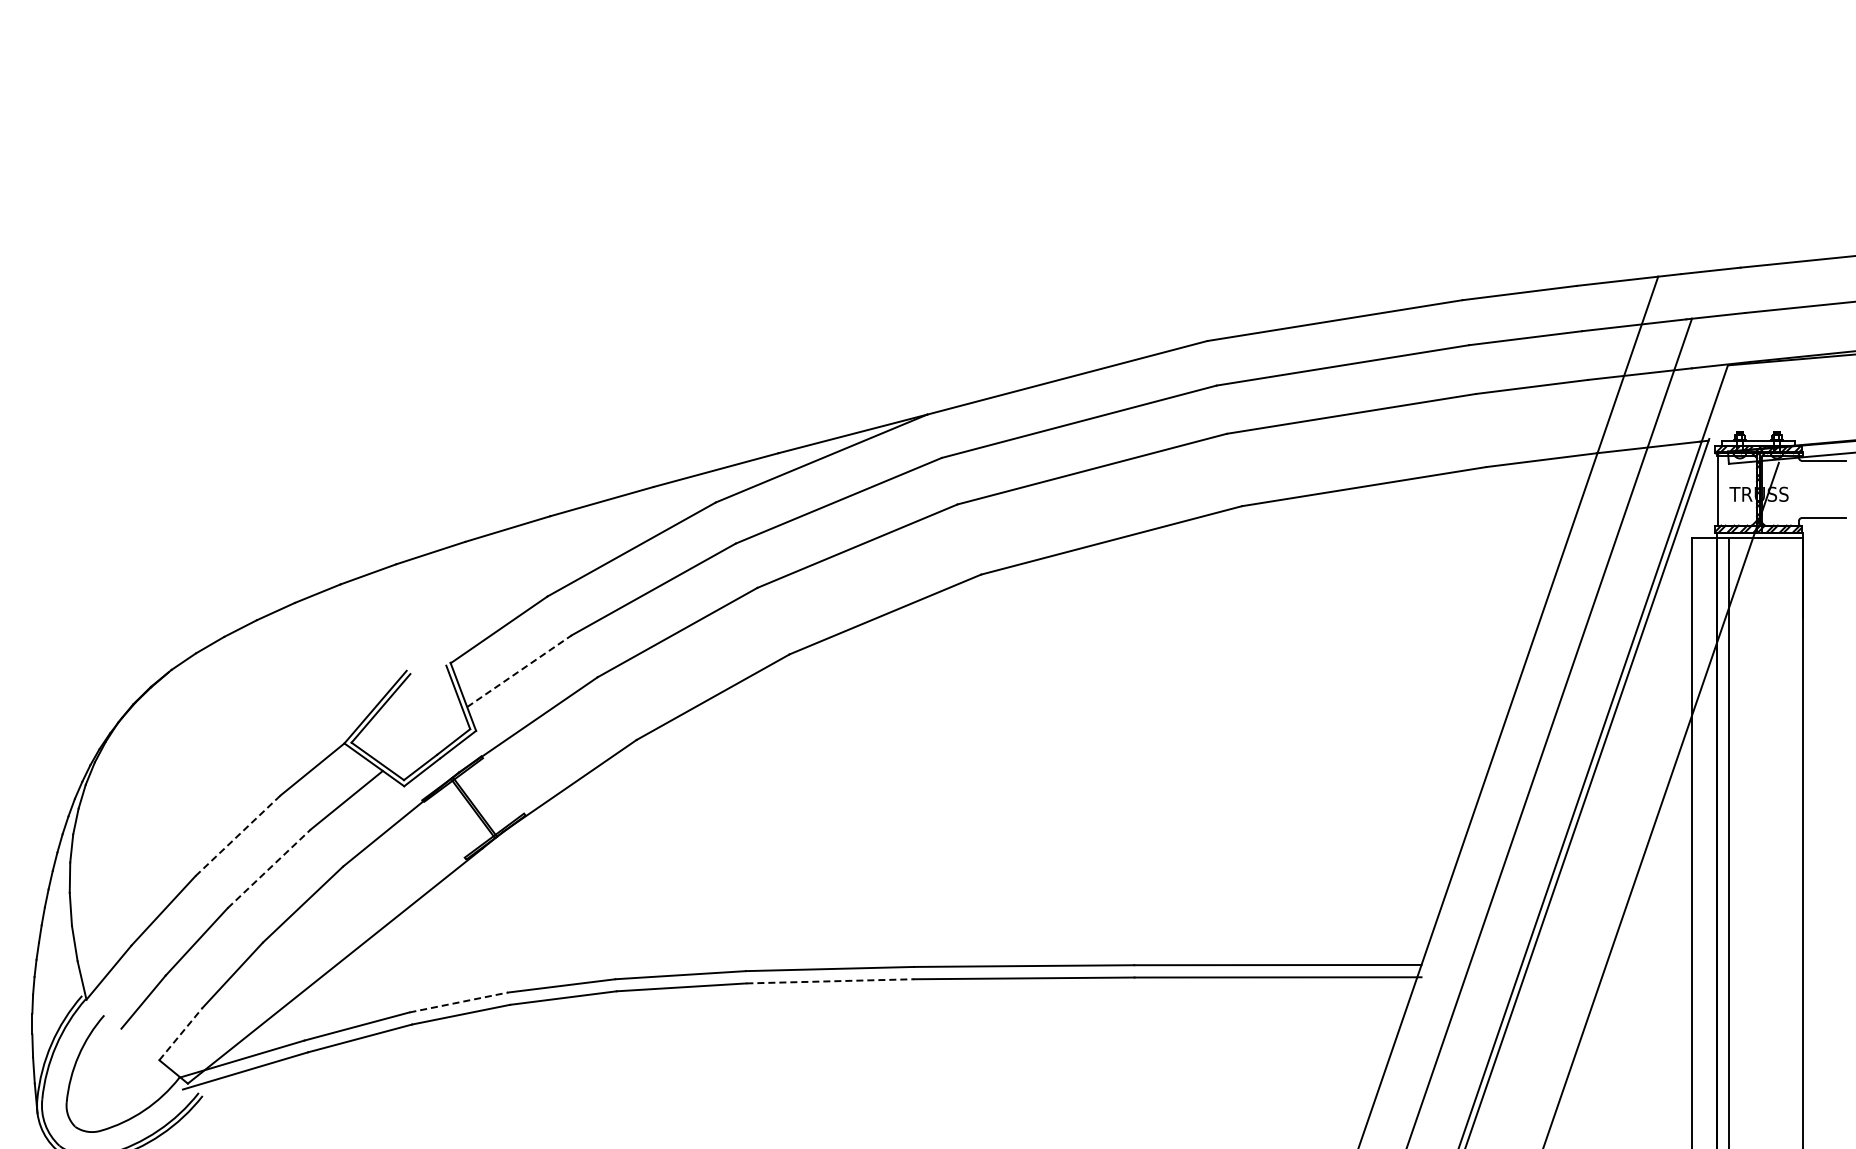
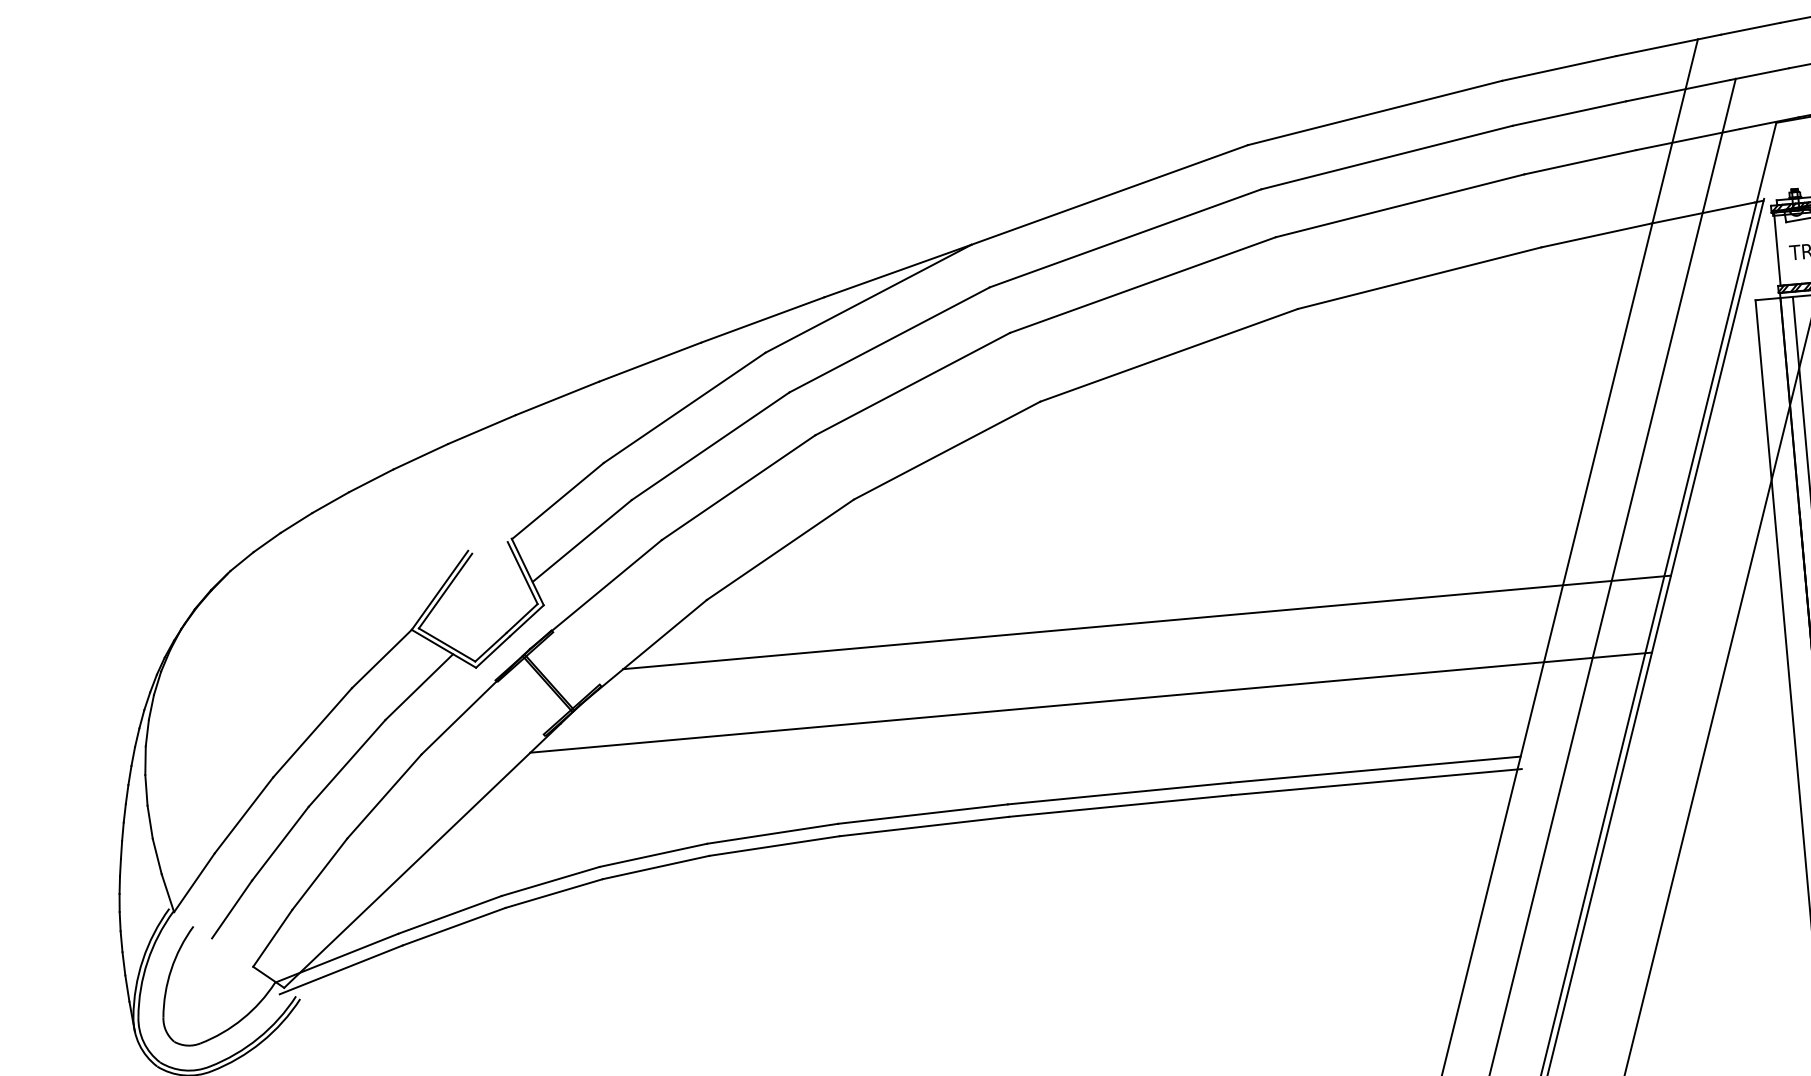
line: (519, 670) -> (582, 540), dashed -> solid
line: (1066, 800) -> (1146, 622), added
line: (238, 835) -> (312, 732), dashed -> solid
line: (269, 868) -> (347, 763), dashed -> solid
line: (1004, 874) -> (1090, 702), added
line: (830, 981) -> (924, 826), dashed -> solid
line: (459, 1002) -> (551, 881), dashed -> solid
line: (181, 1033) -> (273, 937), dashed -> solid

